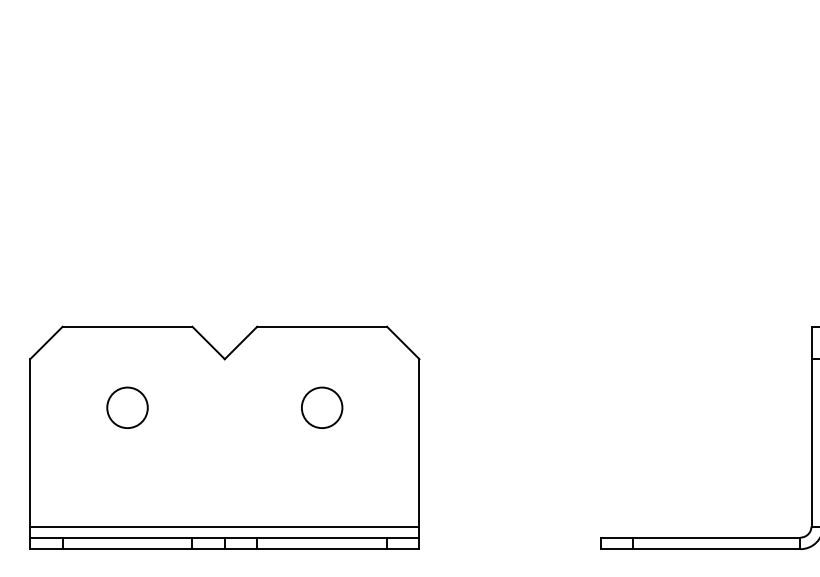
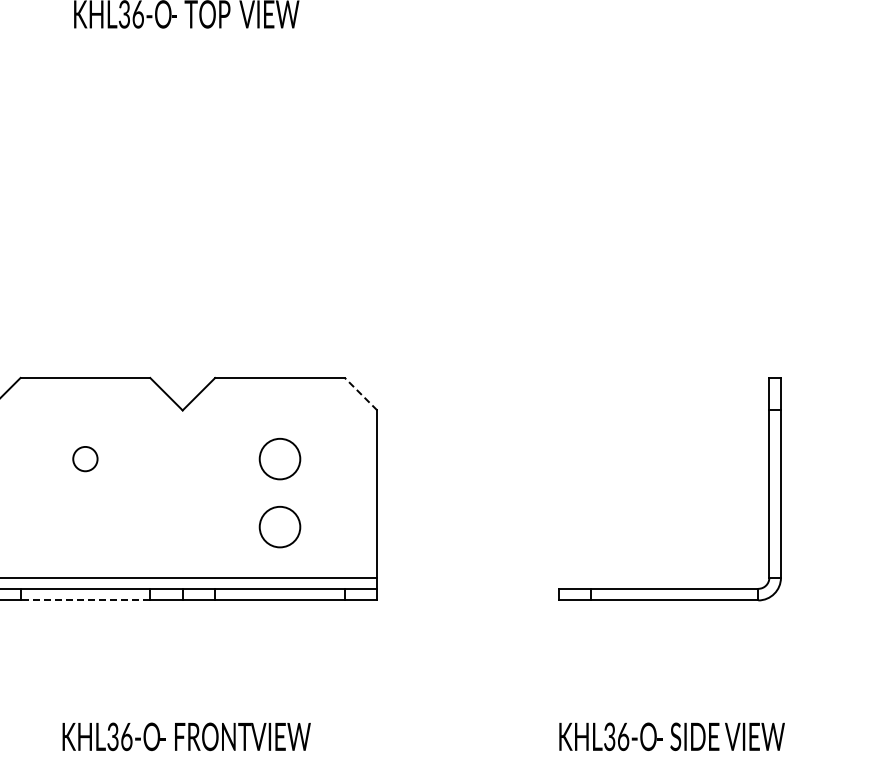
line: (403, 343) -> (361, 394), solid -> dashed
circle: (127, 407) -> (85, 458), size x0.6
circle: (321, 476) -> (279, 527), added
line: (127, 549) -> (85, 600), solid -> dashed

